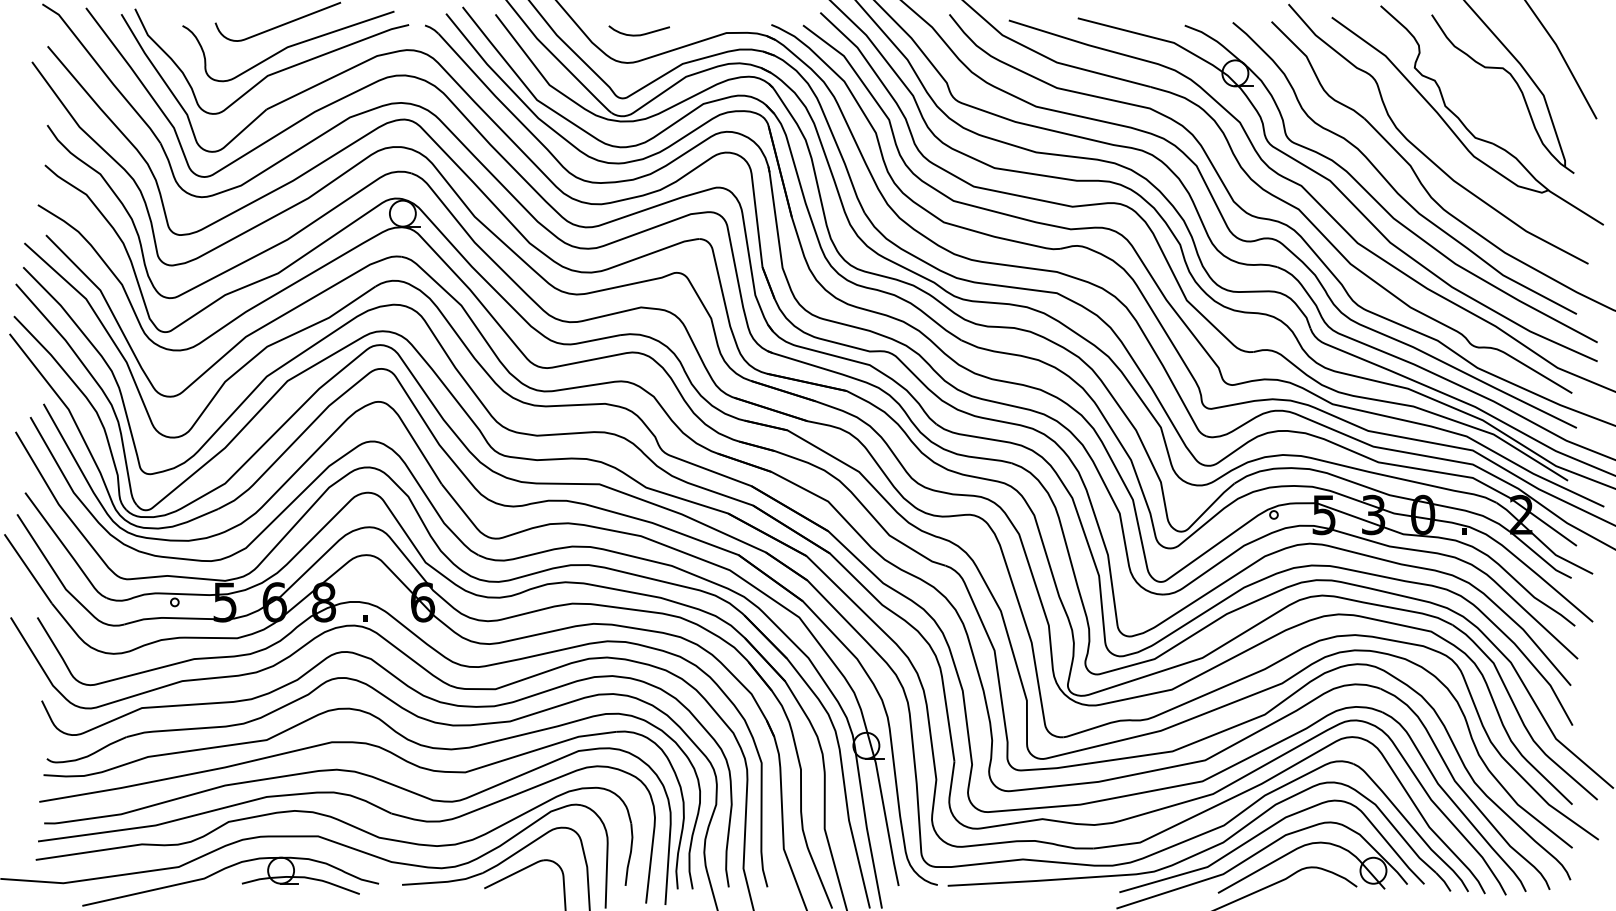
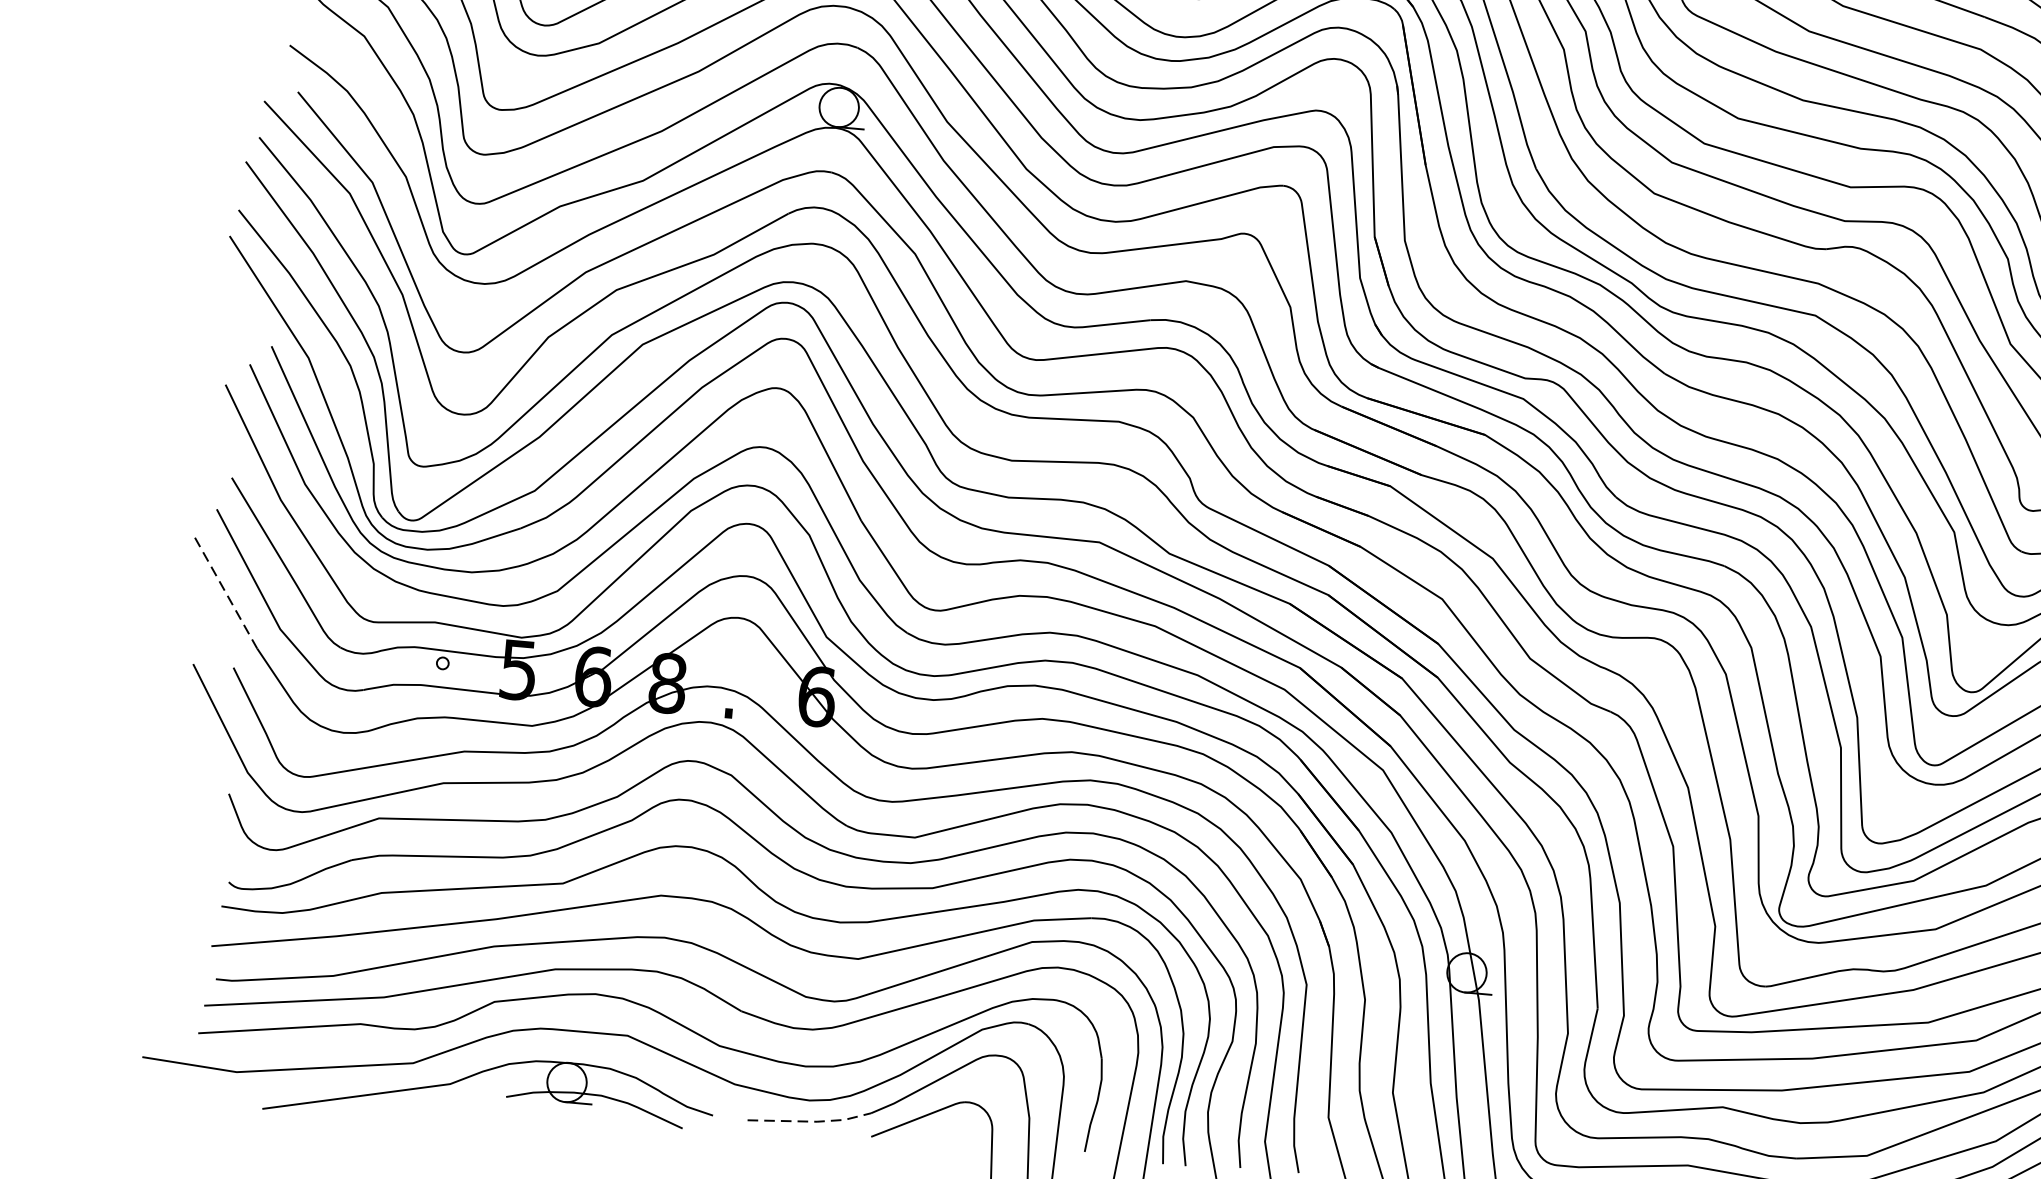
line: (28, 568) -> (226, 592), solid -> dashed
line: (444, 882) -> (811, 1122), solid -> dashed

